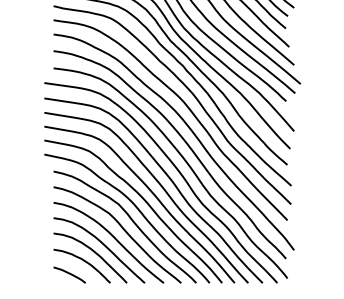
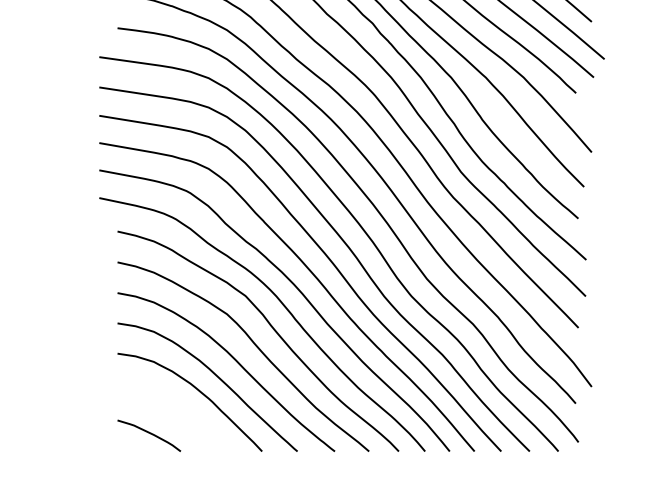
curve: (83, 261) -> (176, 408), removed

